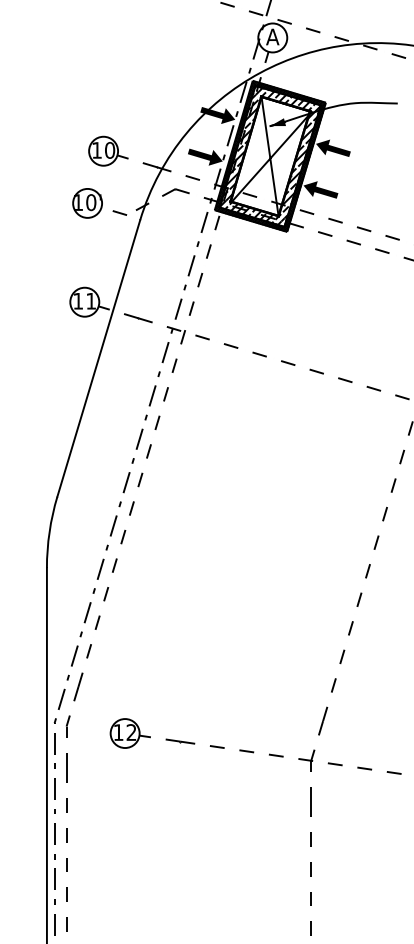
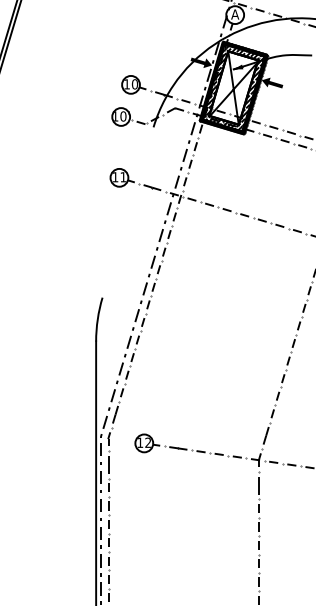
fill: (205, 157) -> (193, 88), removed
fill: (320, 189) -> (264, 108), removed
line: (97, 358) -> (127, 212), removed

